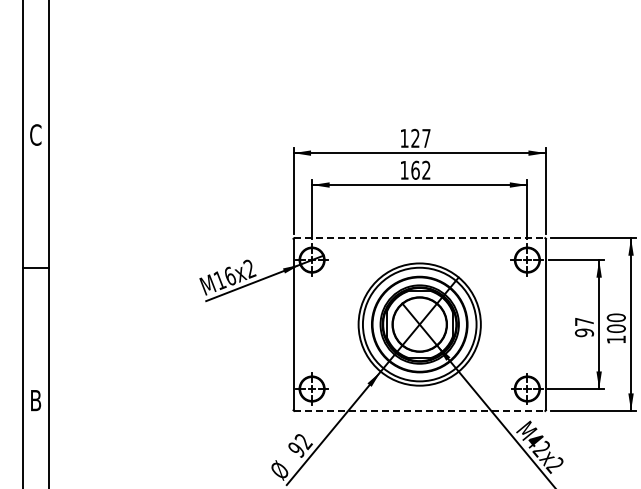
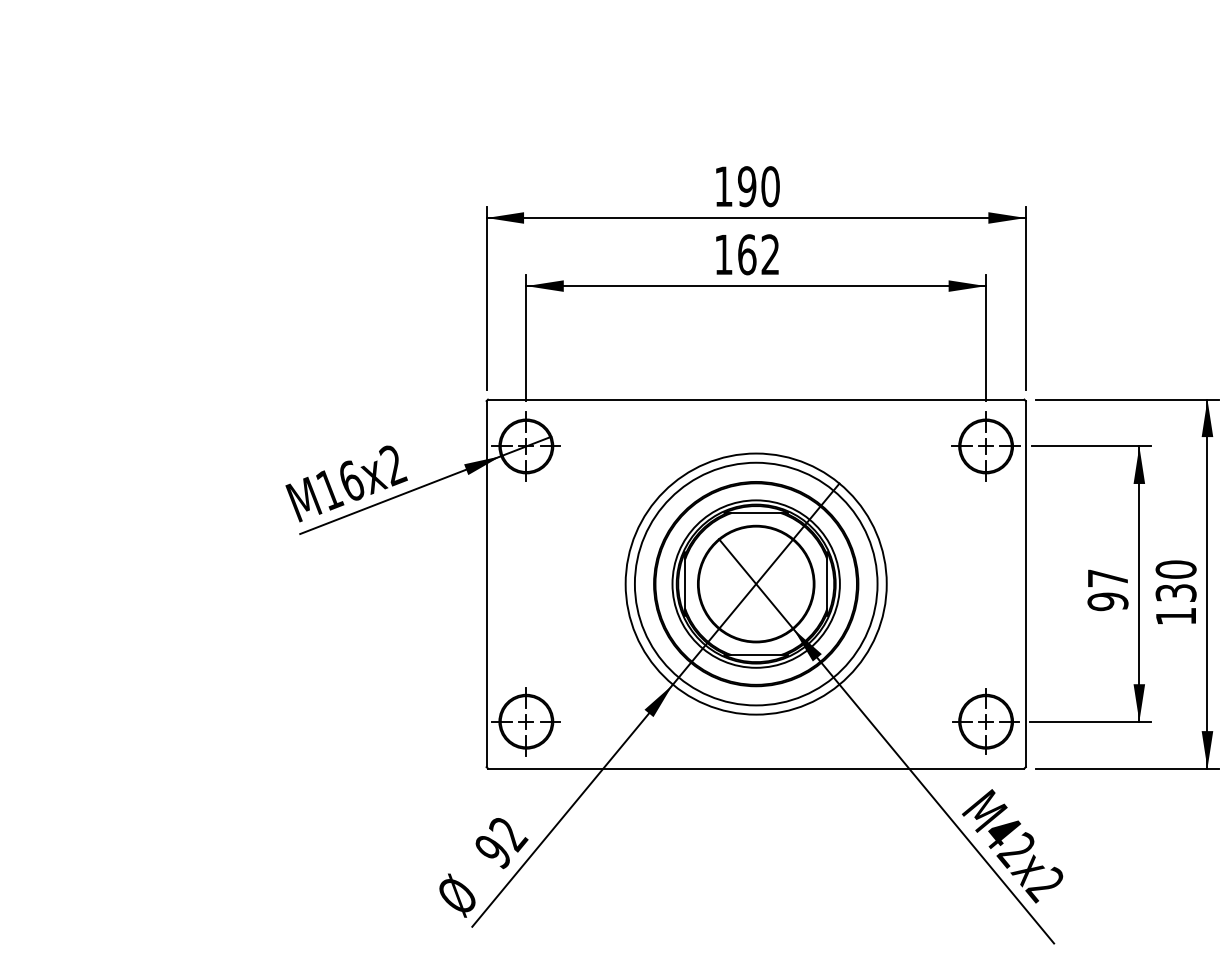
text: (420, 138) -> (757, 186), 127 -> 190
line: (419, 238) -> (755, 400), dashed -> solid
text: (615, 328) -> (1174, 592), 100 -> 130
line: (419, 410) -> (755, 767), dashed -> solid

